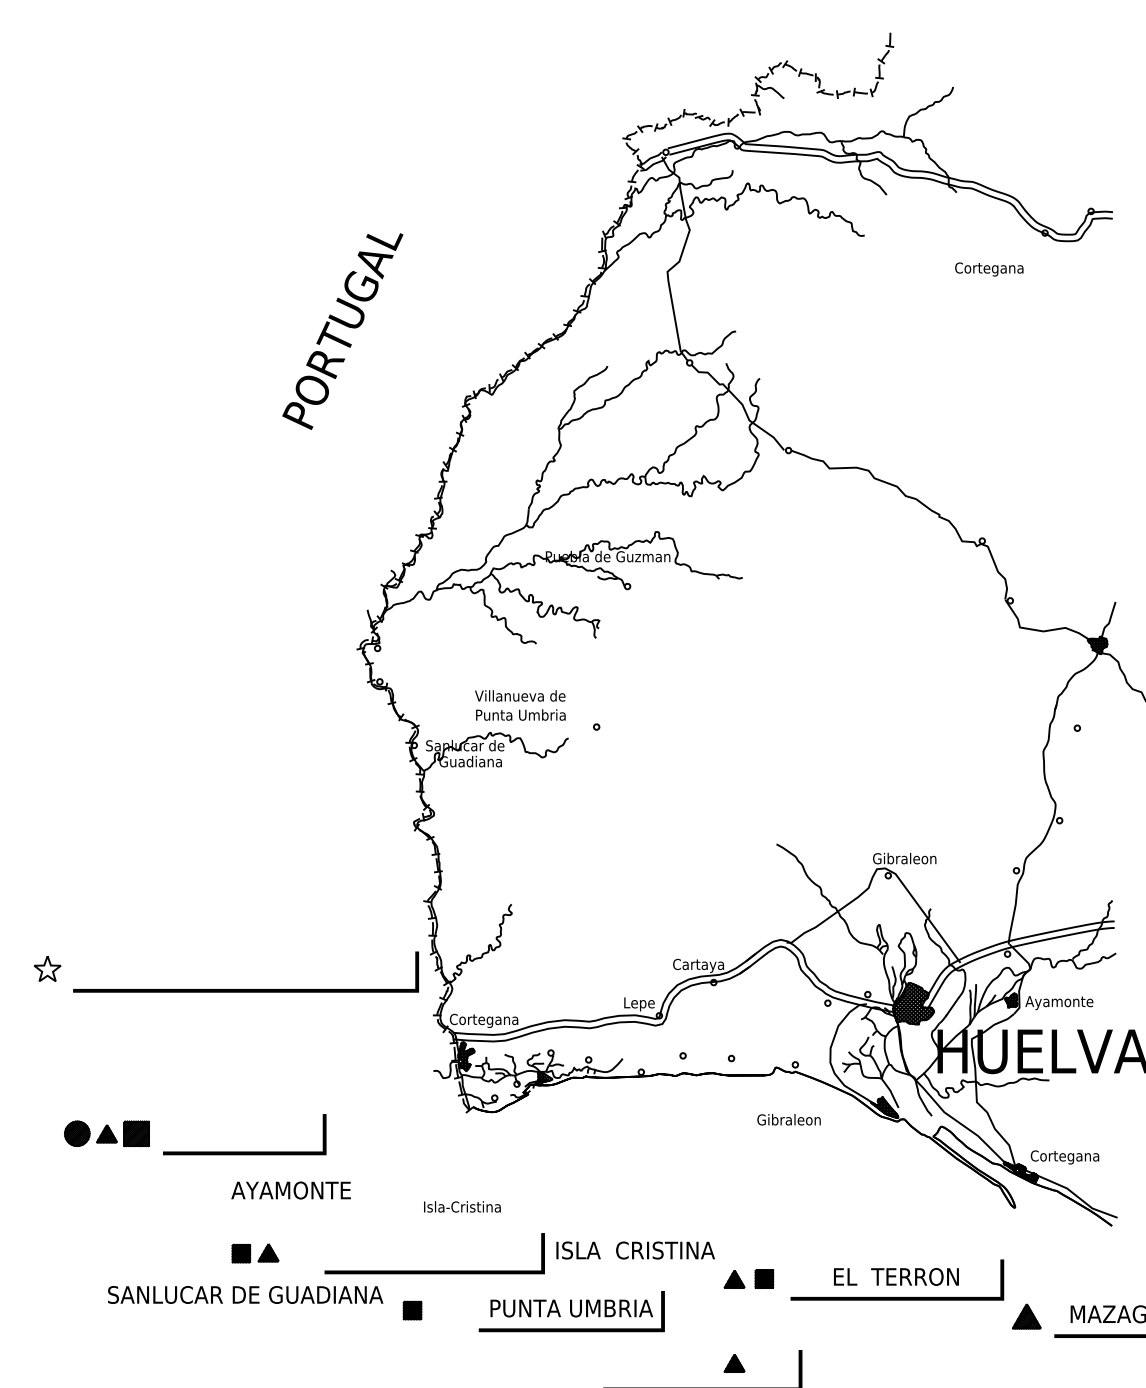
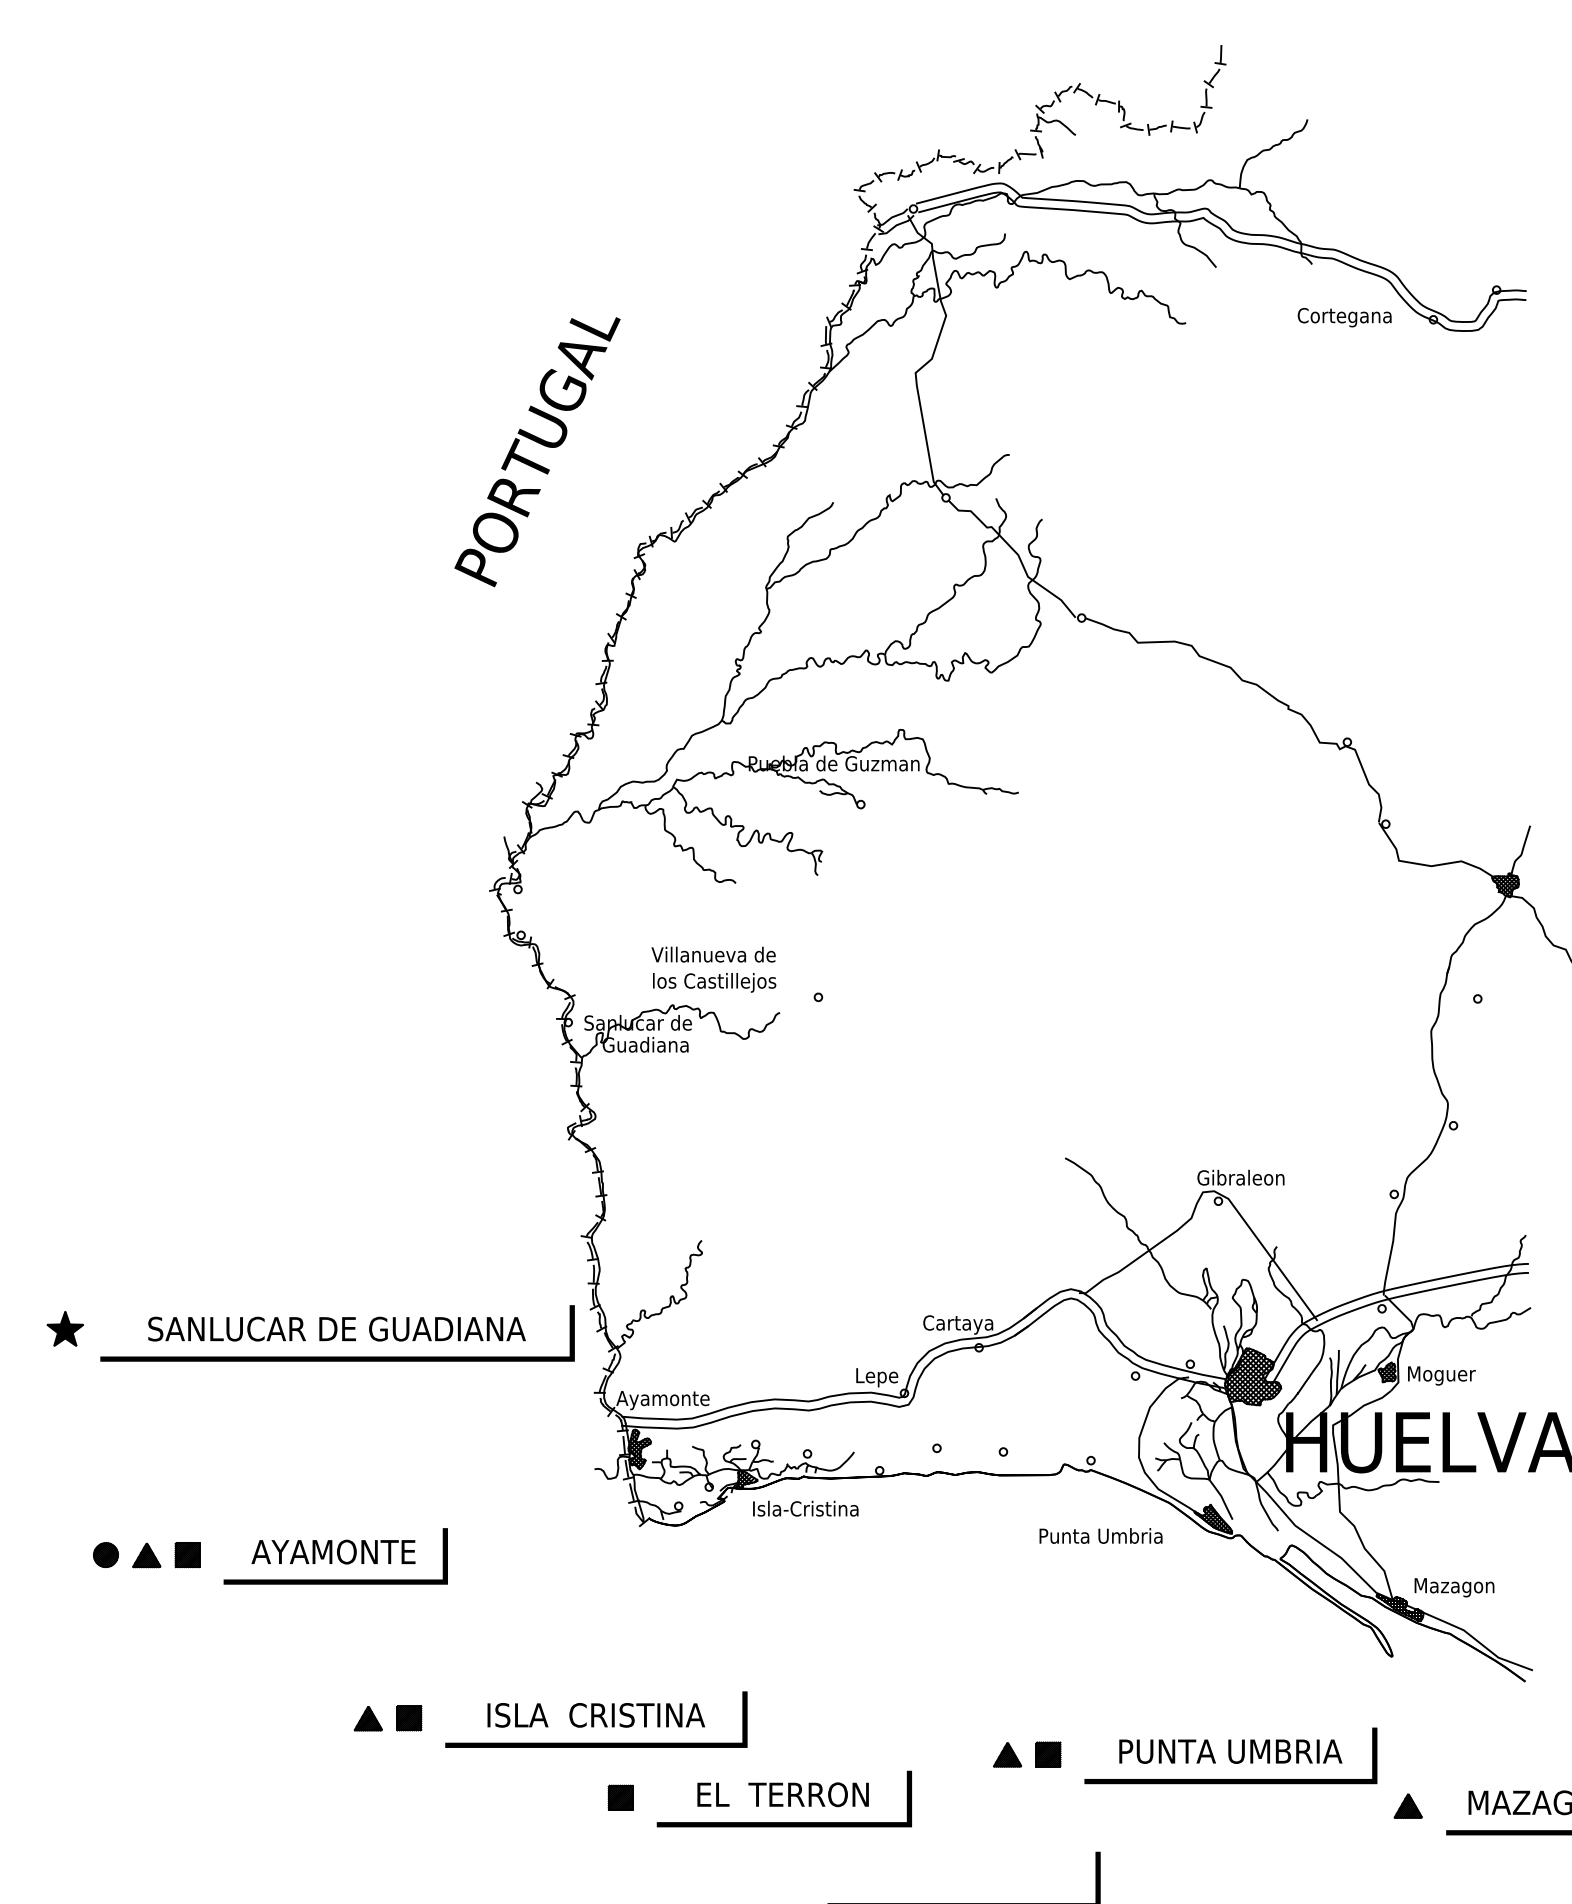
text: (989, 269) -> (1344, 317), moved
text: (342, 331) -> (537, 452), moved
text: (520, 716) -> (713, 982), Punta Umbria -> los Castillejos
fill: (47, 968) -> (65, 1328), added
text: (1059, 1003) -> (1453, 1376), Ayamonte -> Moguer
text: (483, 1020) -> (663, 1399), Cortegana -> Ayamonte
text: (802, 1119) -> (1100, 1535), Gibraleon -> Punta Umbria
part: (76, 1133) -> (105, 1554), size x0.71
part: (136, 1133) -> (187, 1554), size x0.71
text: (1064, 1157) -> (1460, 1587), Cortegana -> Mazagon
text: (290, 1190) -> (332, 1552), moved
text: (462, 1206) -> (805, 1508), moved
text: (635, 1250) -> (596, 1715), moved
part: (241, 1253) -> (409, 1718), moved
text: (897, 1276) -> (1231, 1750), EL  TERRON -> PUNTA UMBRIA
text: (245, 1294) -> (336, 1328), moved
text: (571, 1308) -> (783, 1794), PUNTA UMBRIA -> EL  TERRON
part: (412, 1310) -> (620, 1797), moved
part: (1026, 1316) -> (1408, 1805), size x0.71
part: (734, 1363) -> (1007, 1870), removed

